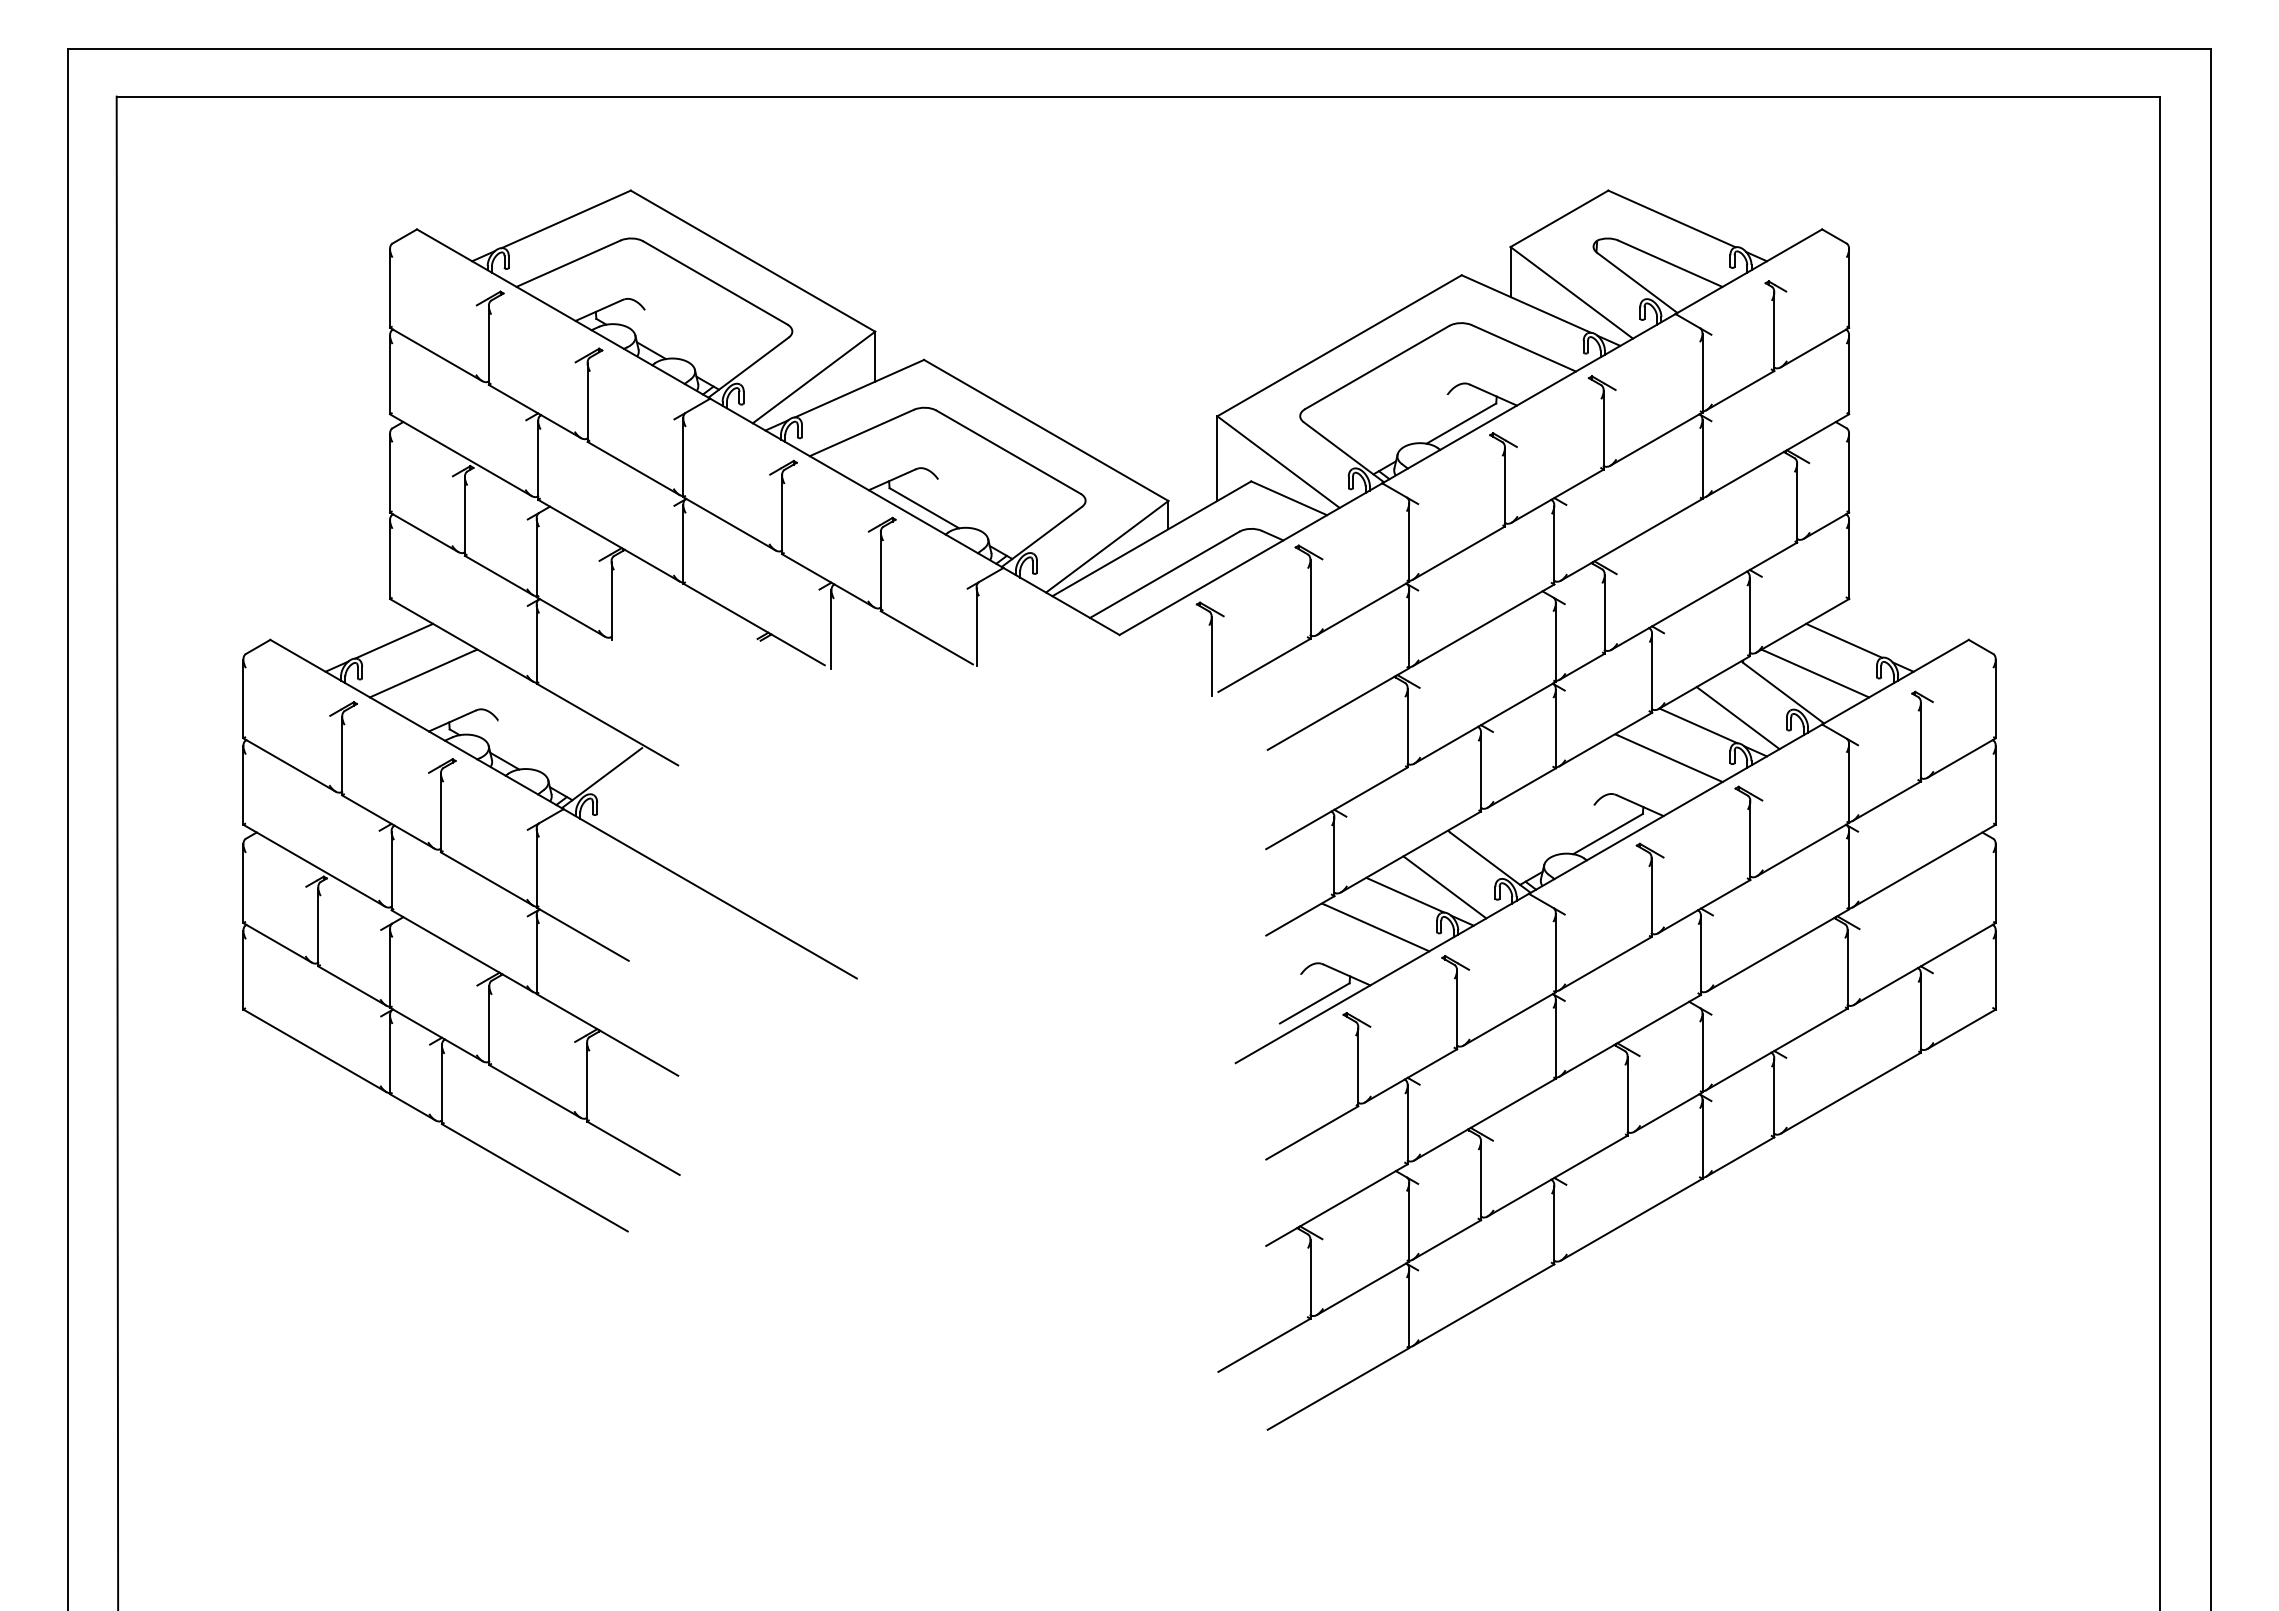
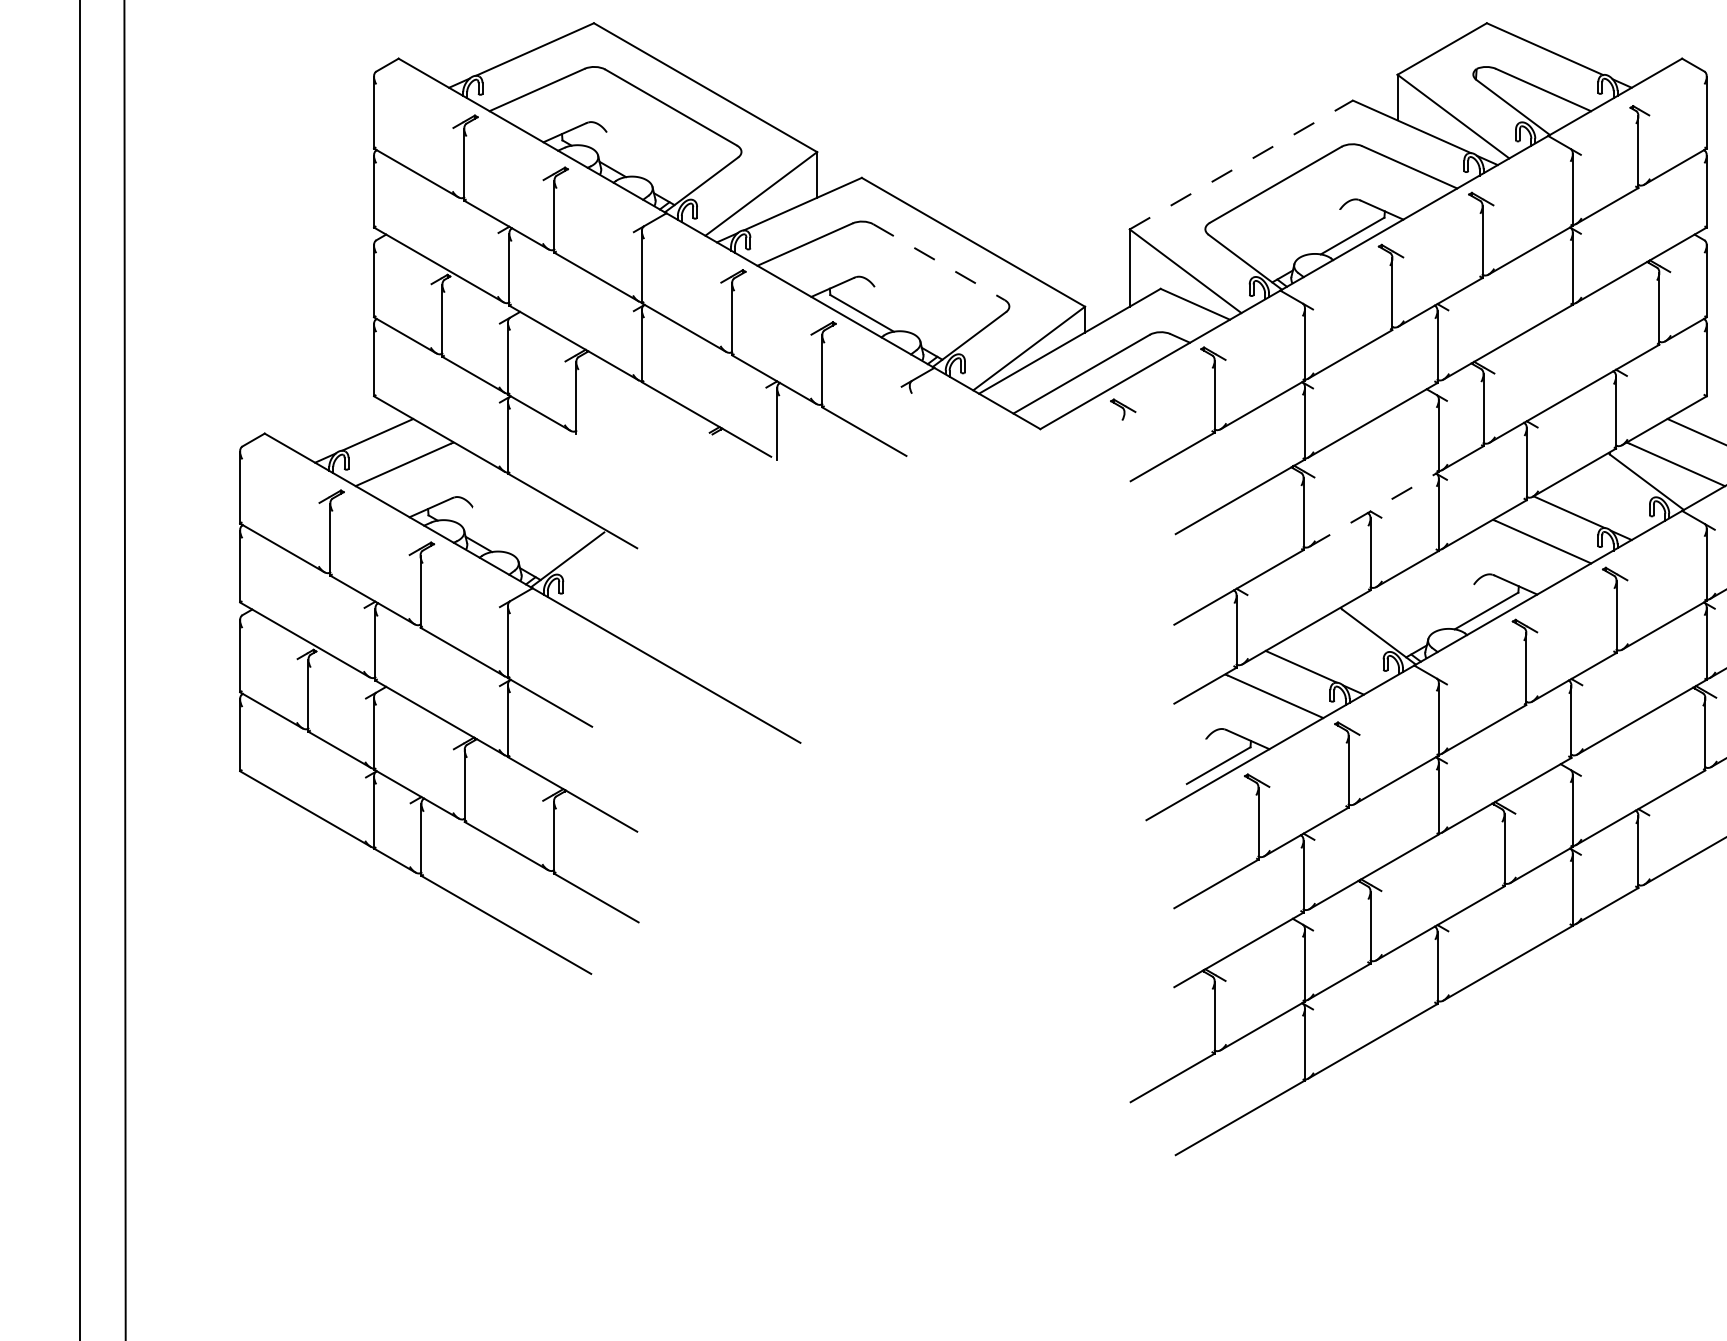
line: (1339, 345) -> (1241, 164), solid -> dashed
line: (1009, 452) -> (939, 262), solid -> dashed
line: (976, 626) -> (909, 421), removed
line: (1211, 656) -> (1124, 448), removed
line: (1737, 718) -> (1604, 505), removed
line: (1485, 722) -> (1374, 509), solid -> dashed
line: (1444, 887) -> (1337, 659), removed

